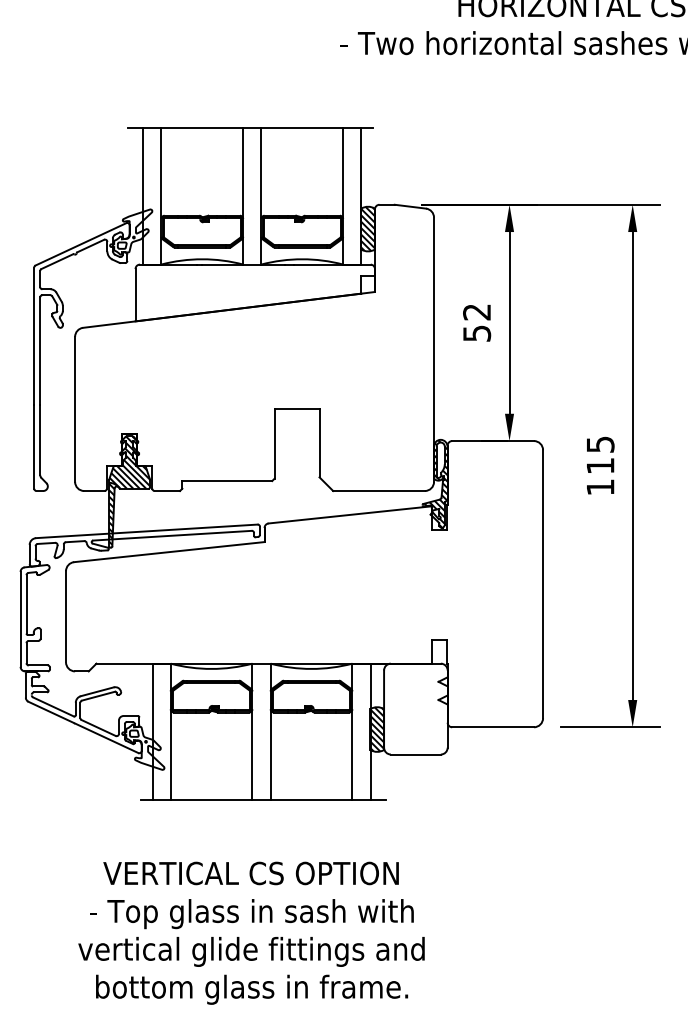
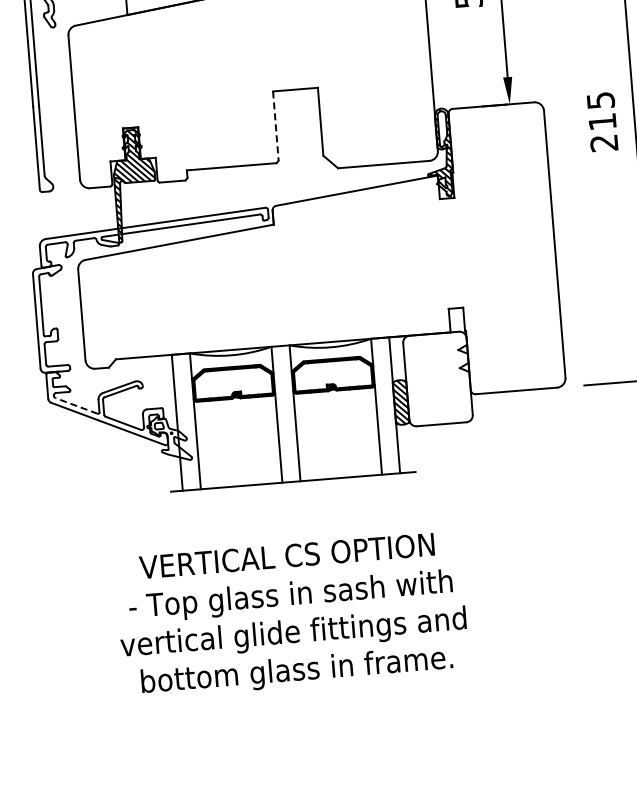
line: (274, 443) -> (275, 125), solid -> dashed
text: (600, 487) -> (604, 143), 115 -> 215
line: (53, 706) -> (76, 405), solid -> dashed

